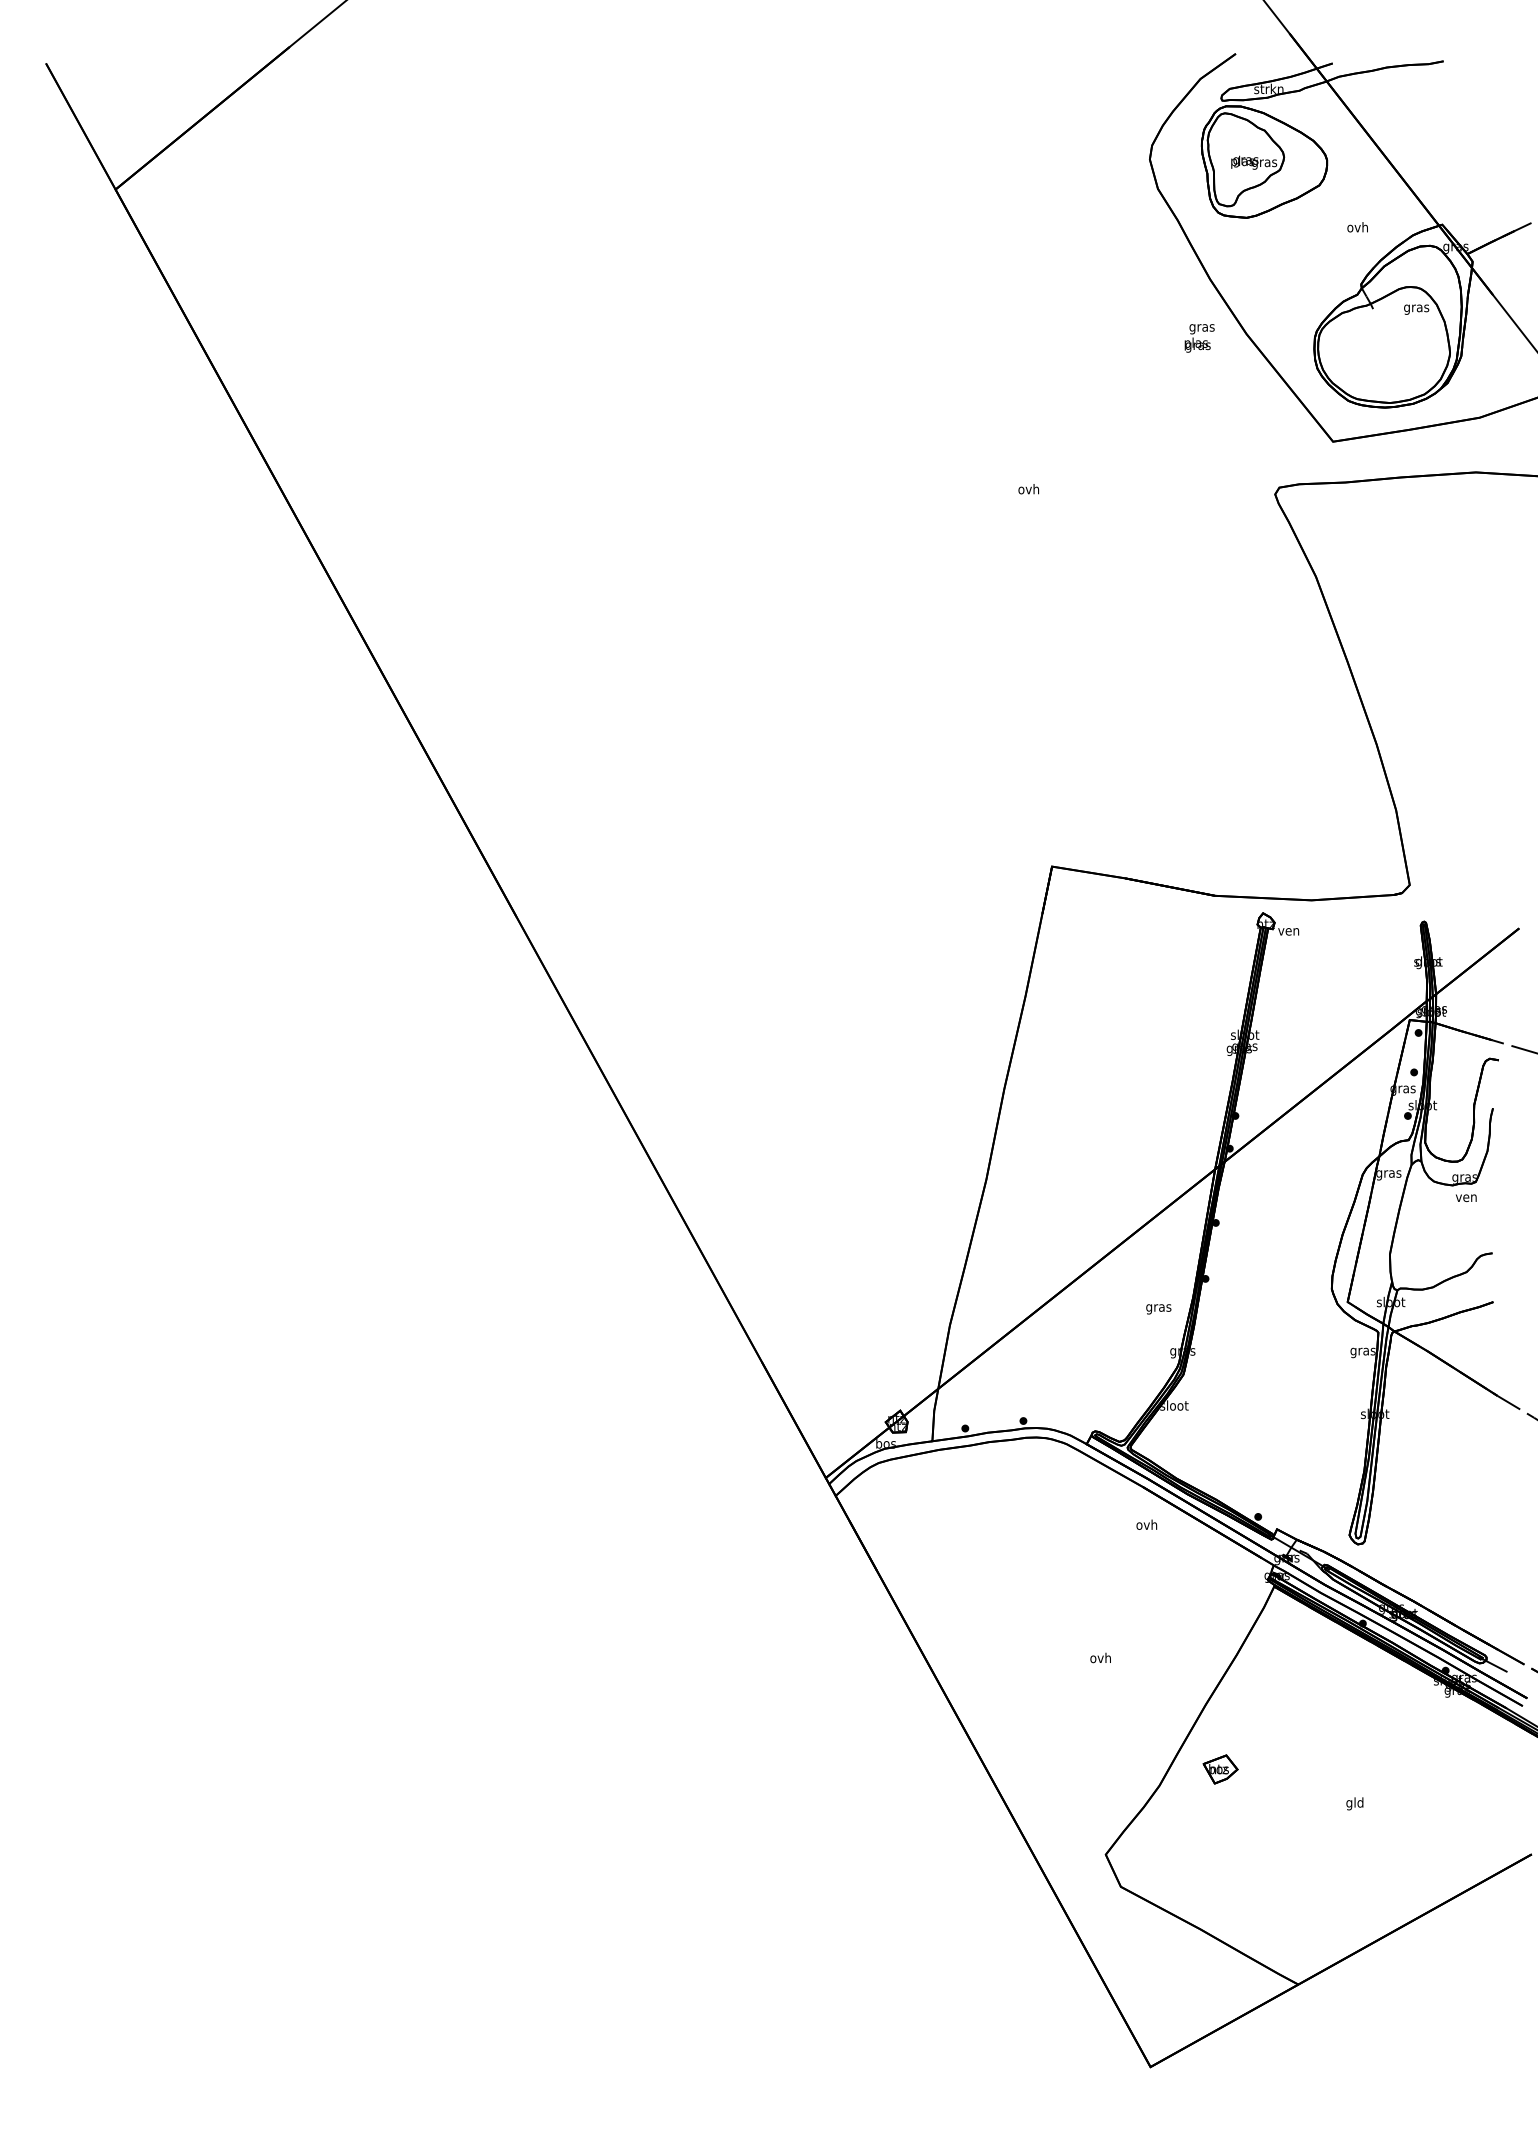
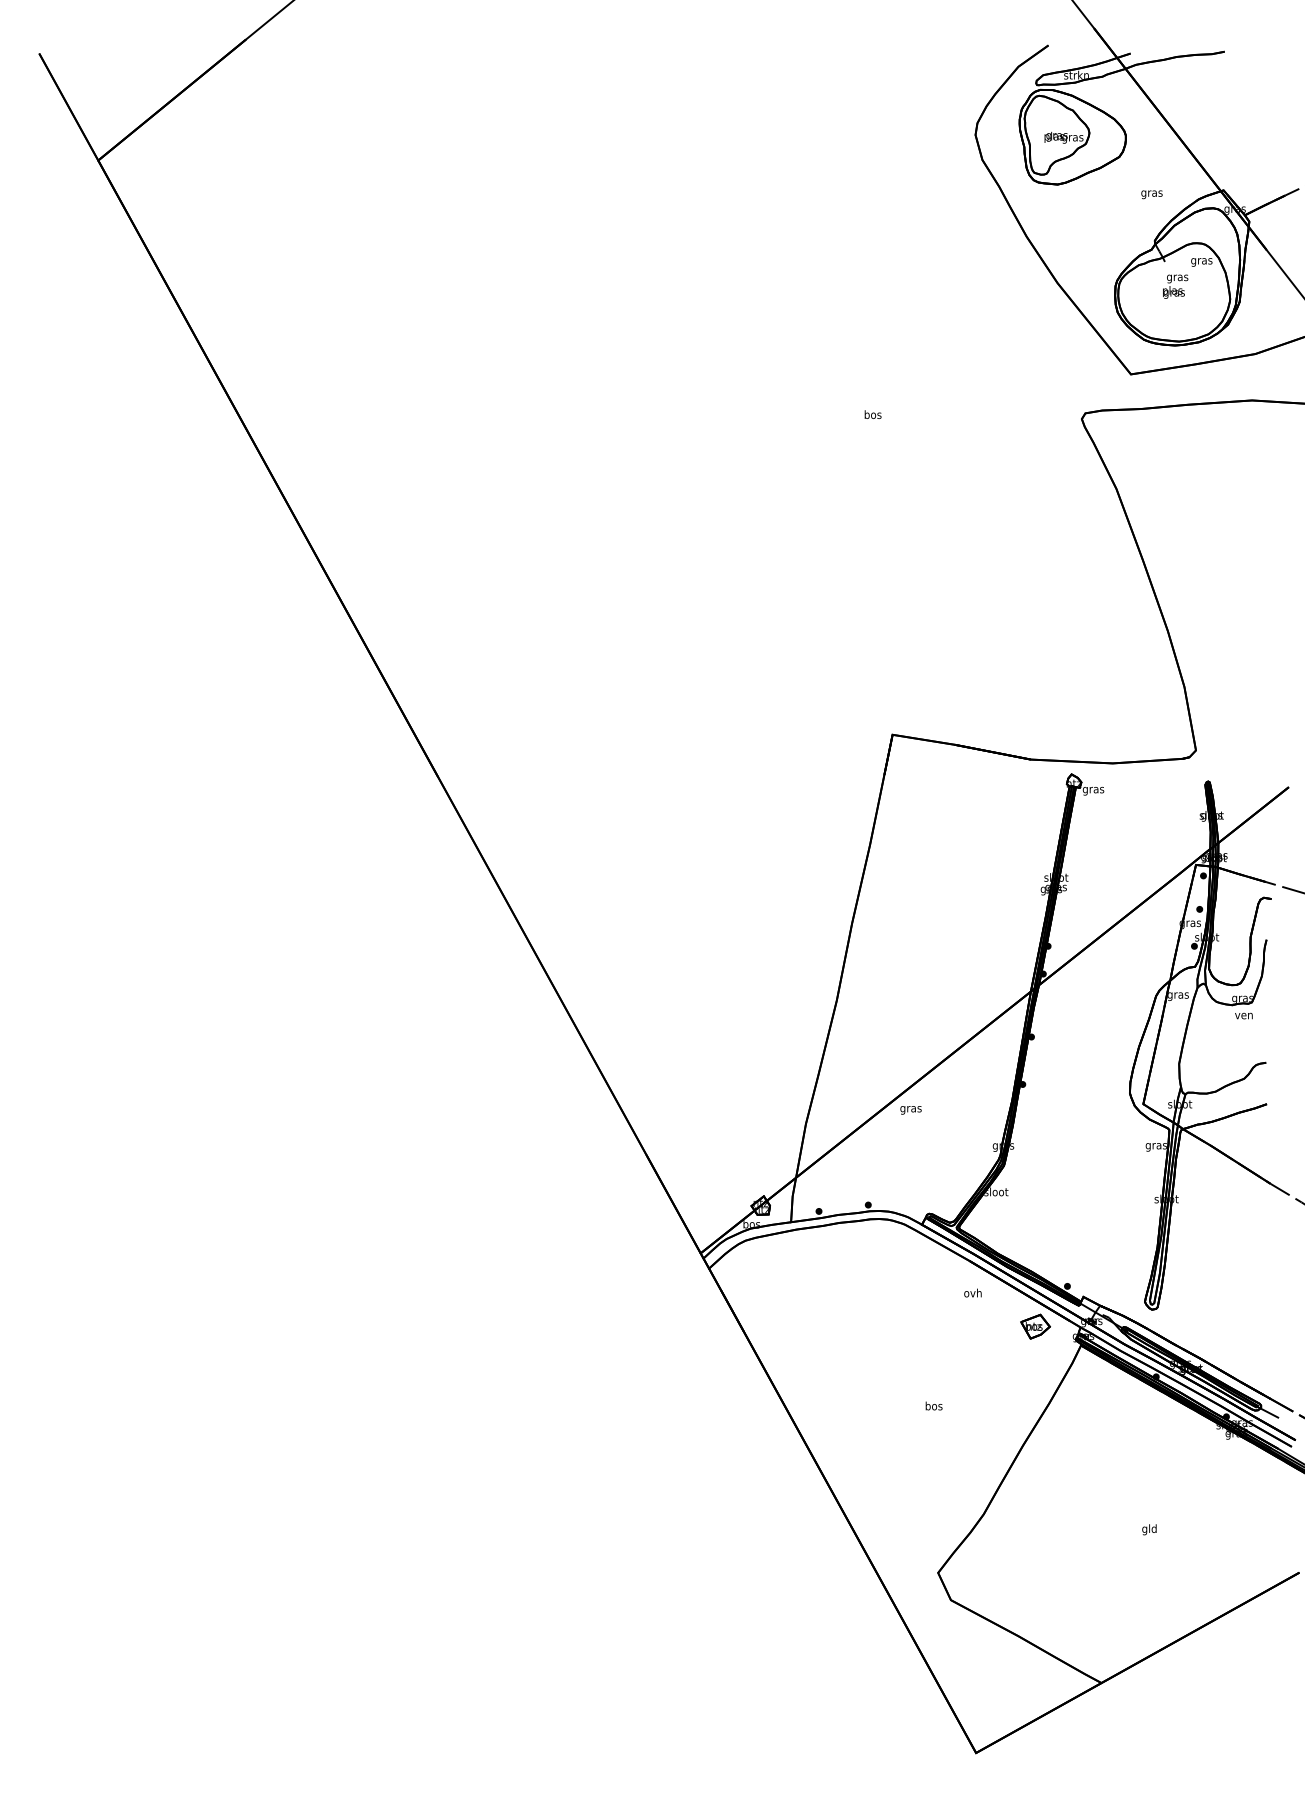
text: (1357, 228) -> (1151, 193), ovh -> gras
text: (1199, 338) -> (1175, 286), moved
text: (1028, 489) -> (872, 414), ovh -> bos
text: (1288, 933) -> (1093, 791), ven -> gras
text: (1158, 1309) -> (910, 1110), moved
text: (1100, 1657) -> (933, 1405), ovh -> bos
part: (1220, 1769) -> (1035, 1326), moved

